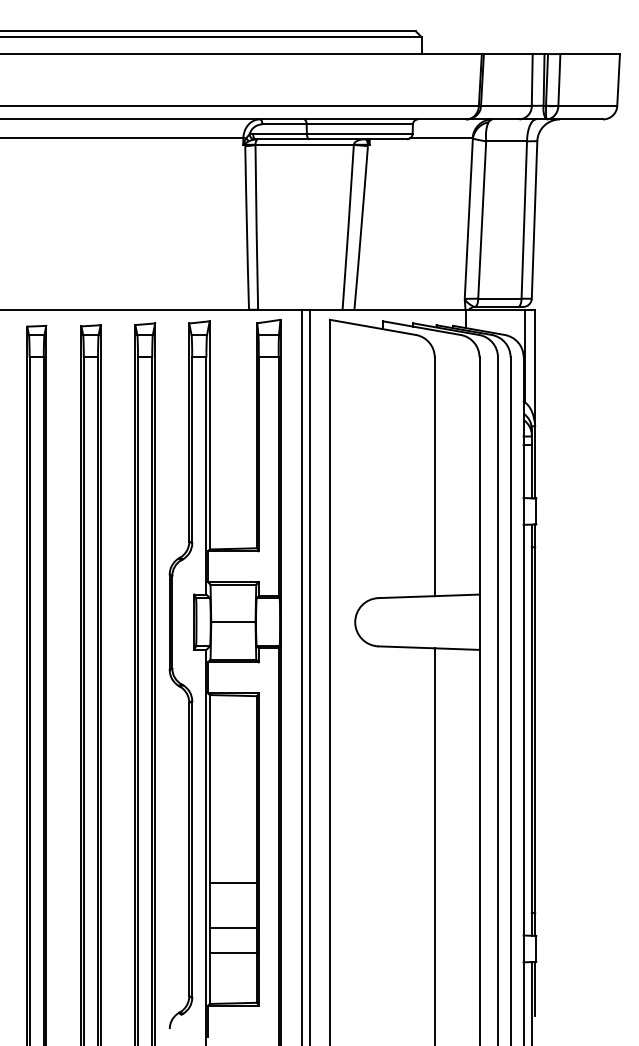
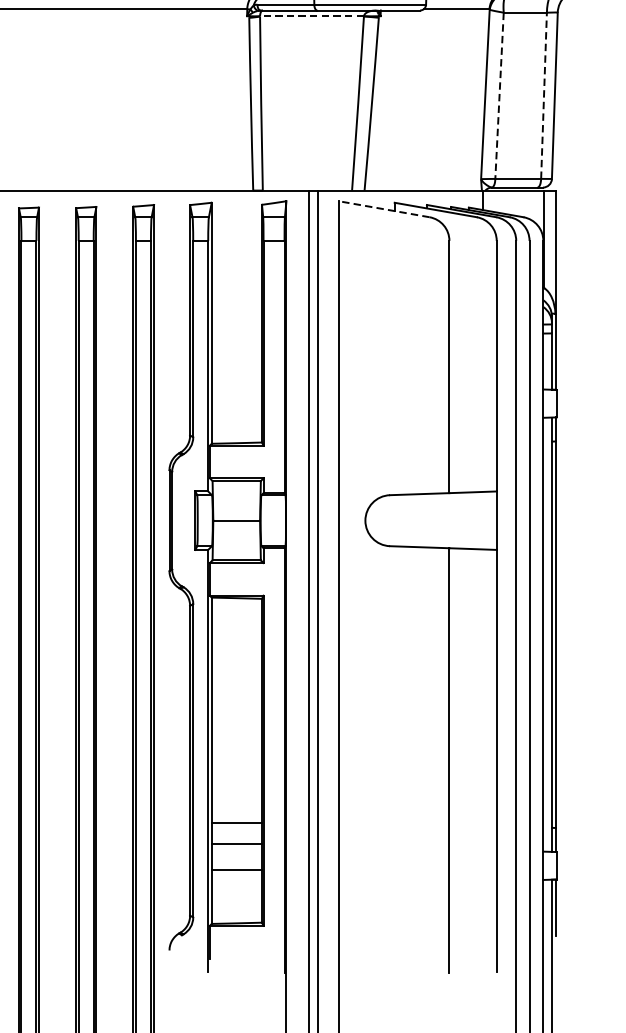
line: (304, 144) -> (311, 16), solid -> dashed
line: (524, 220) -> (544, 96), solid -> dashed
line: (482, 221) -> (499, 97), solid -> dashed
line: (372, 327) -> (383, 209), solid -> dashed
line: (233, 882) -> (236, 823), moved

